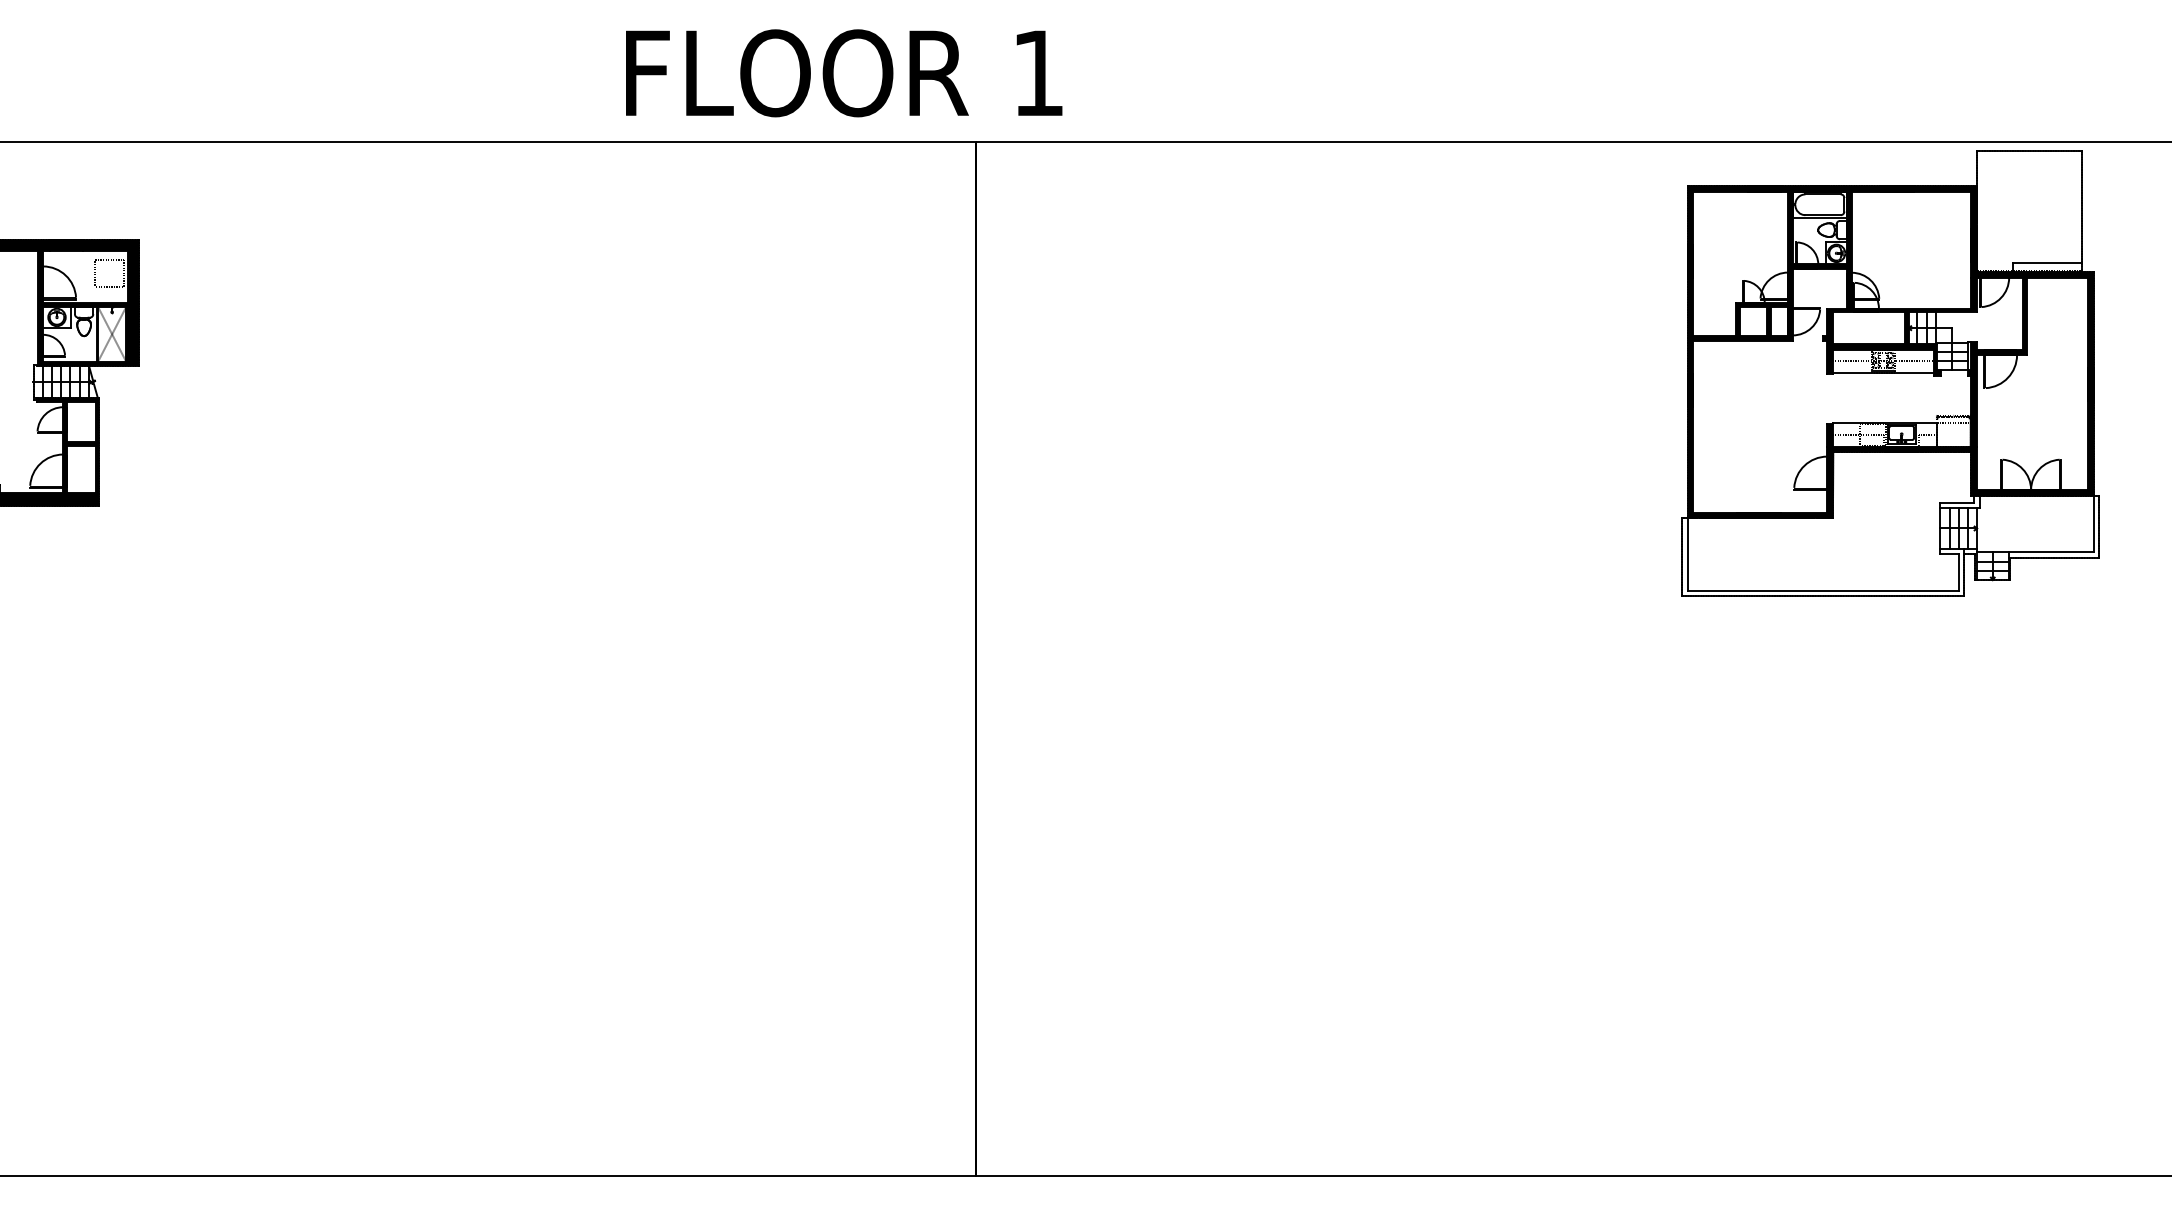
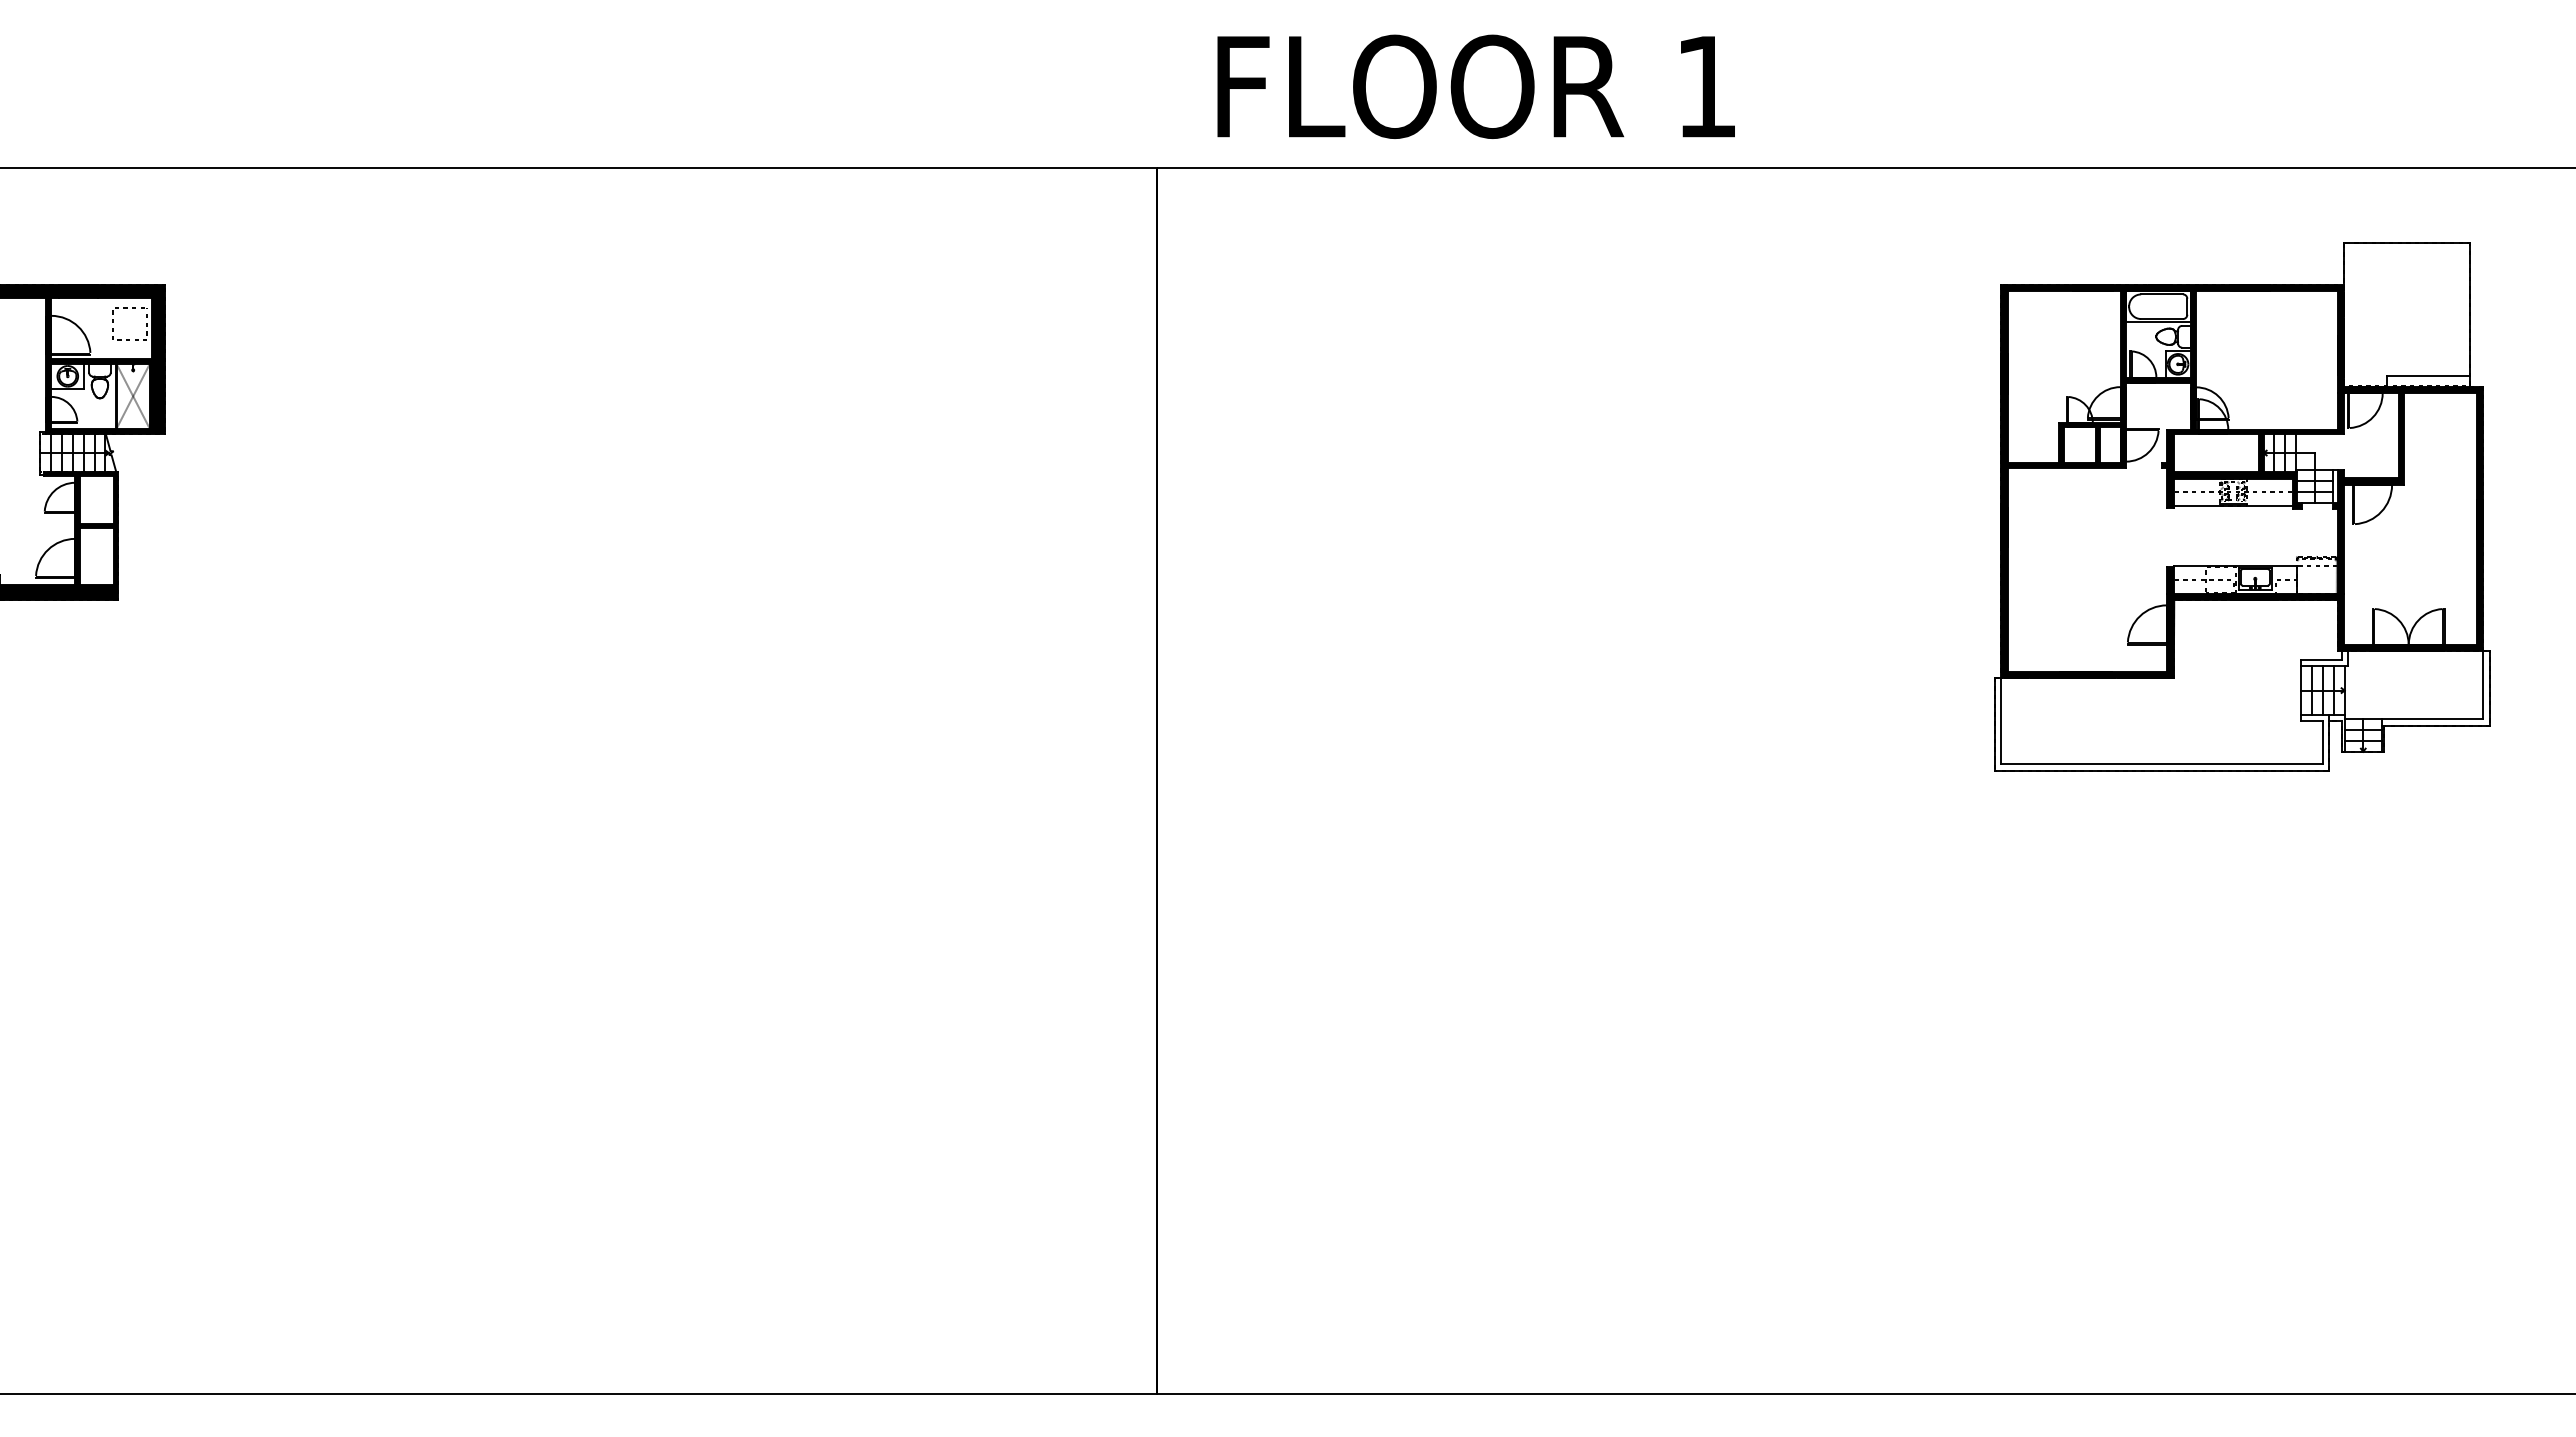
text: (843, 73) -> (1475, 86), moved
part: (1890, 373) -> (2242, 506), moved

